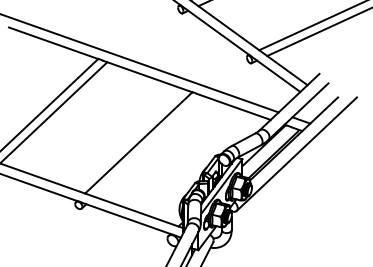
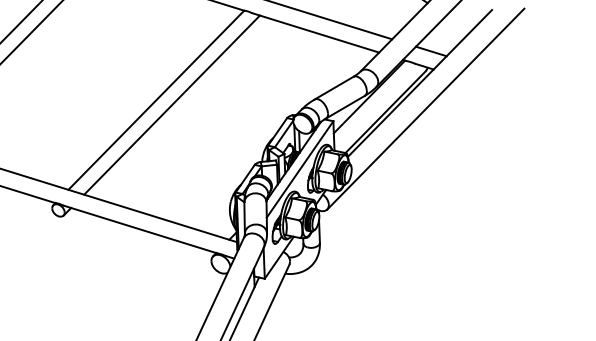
line: (147, 145) -> (171, 104), added

